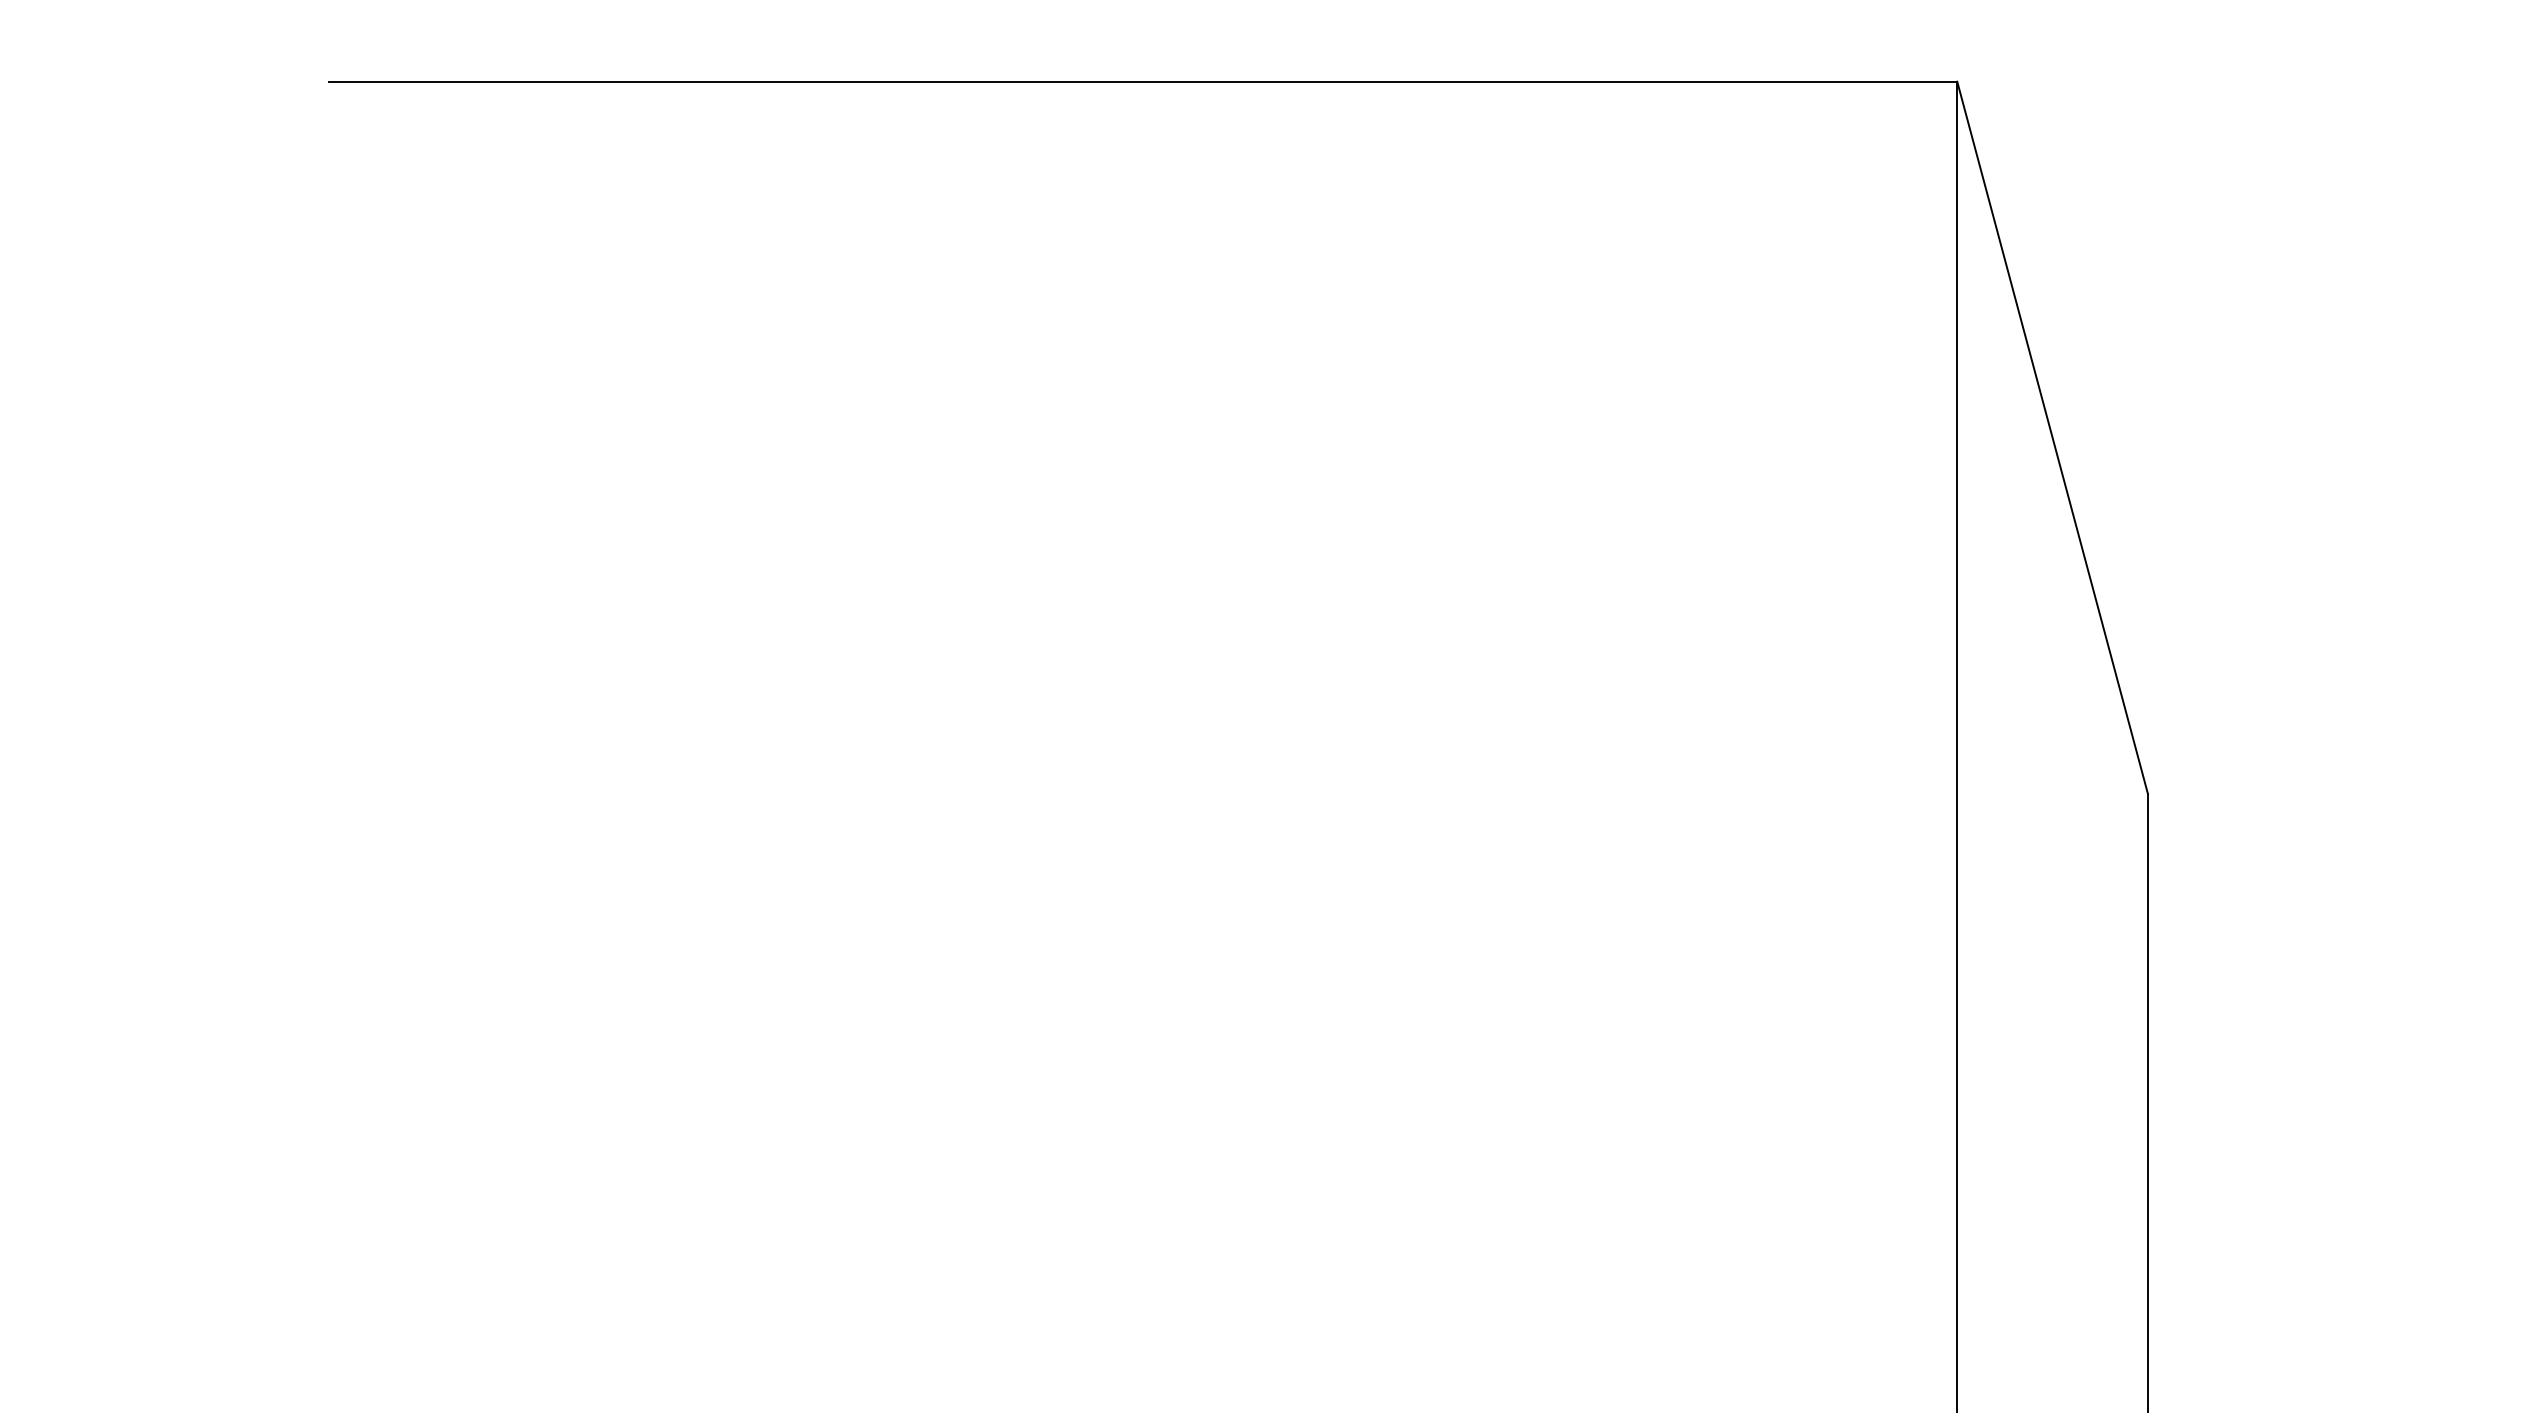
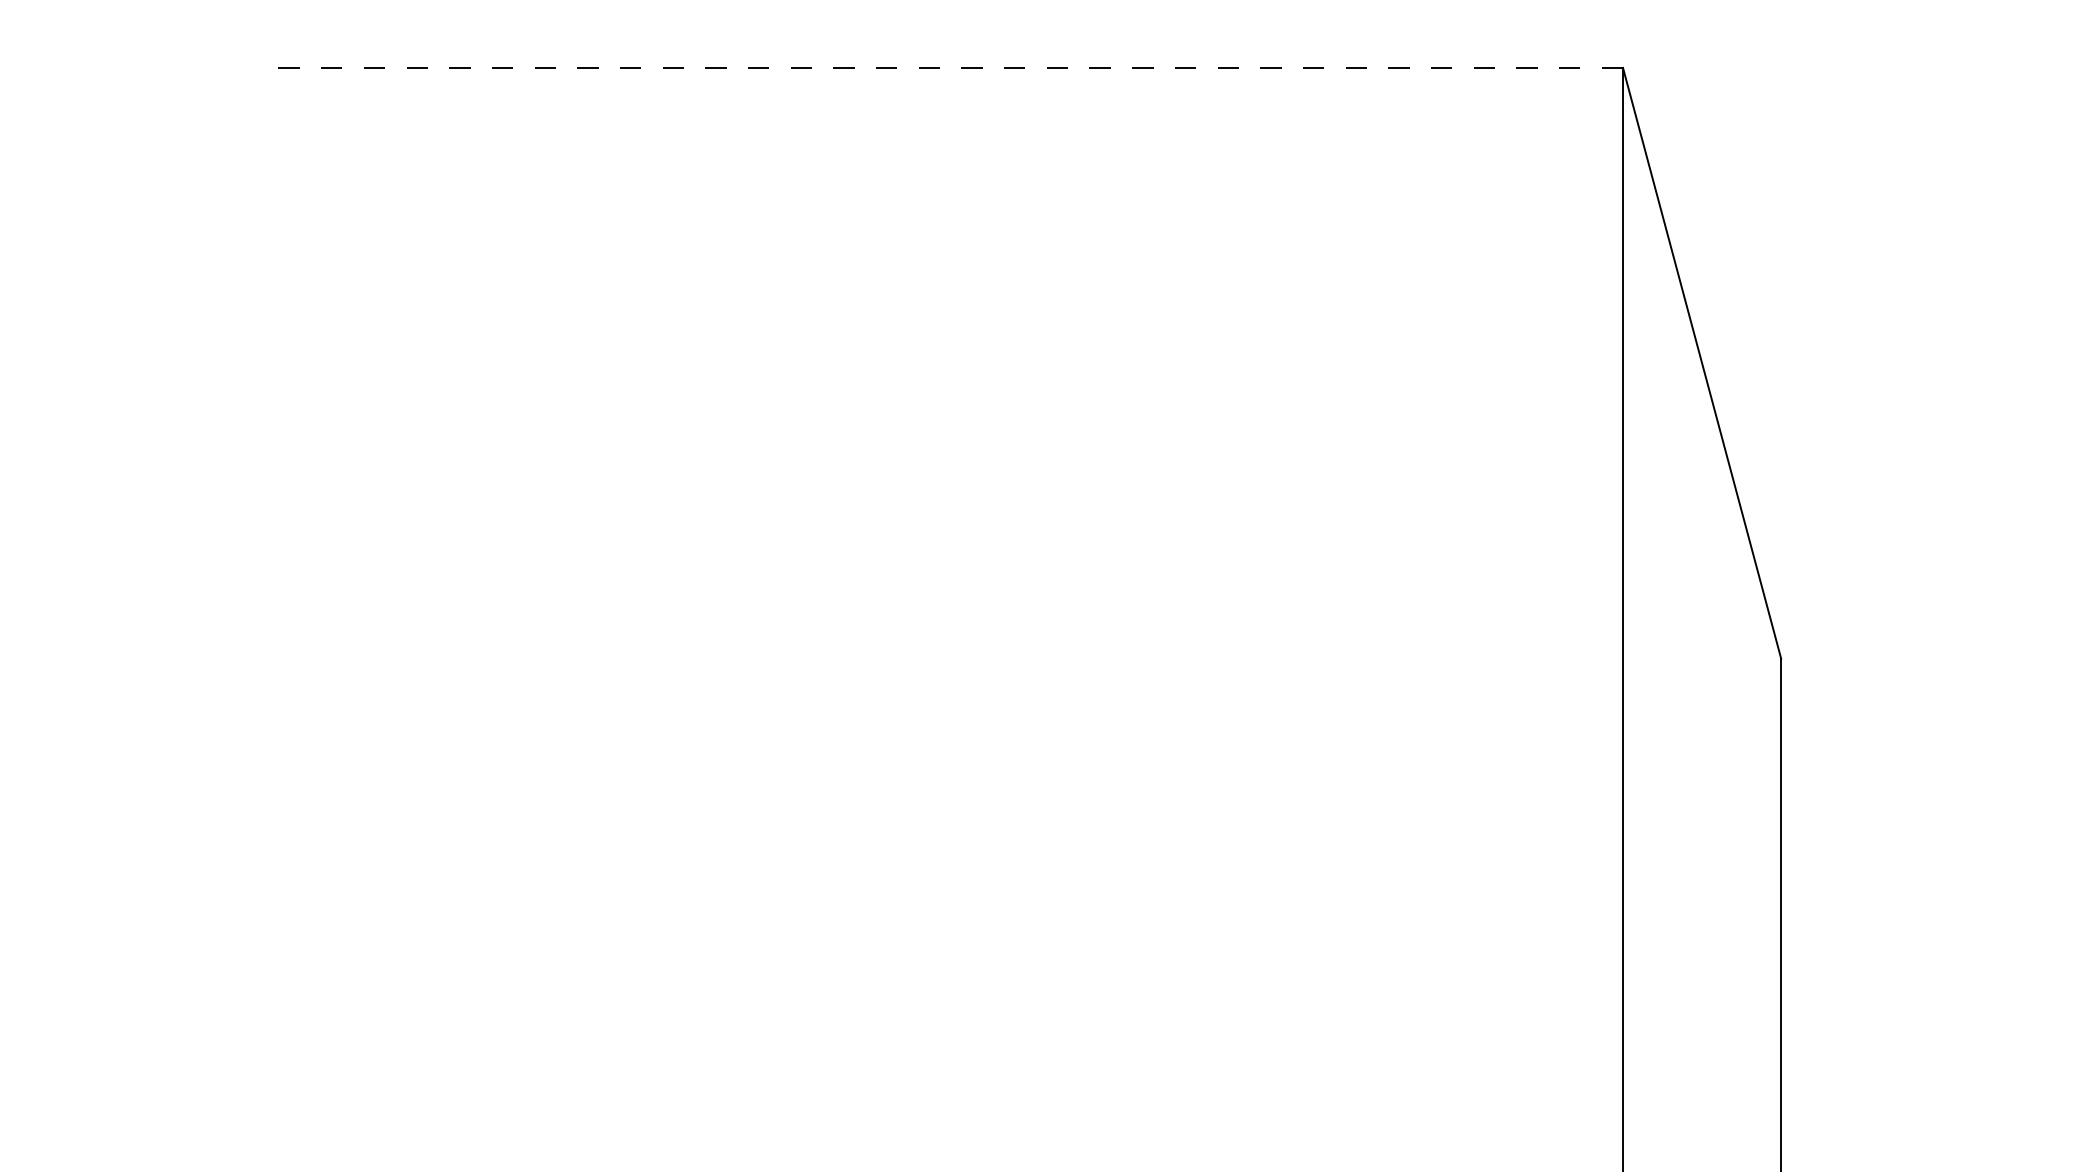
line: (1142, 81) -> (947, 67), solid -> dashed

